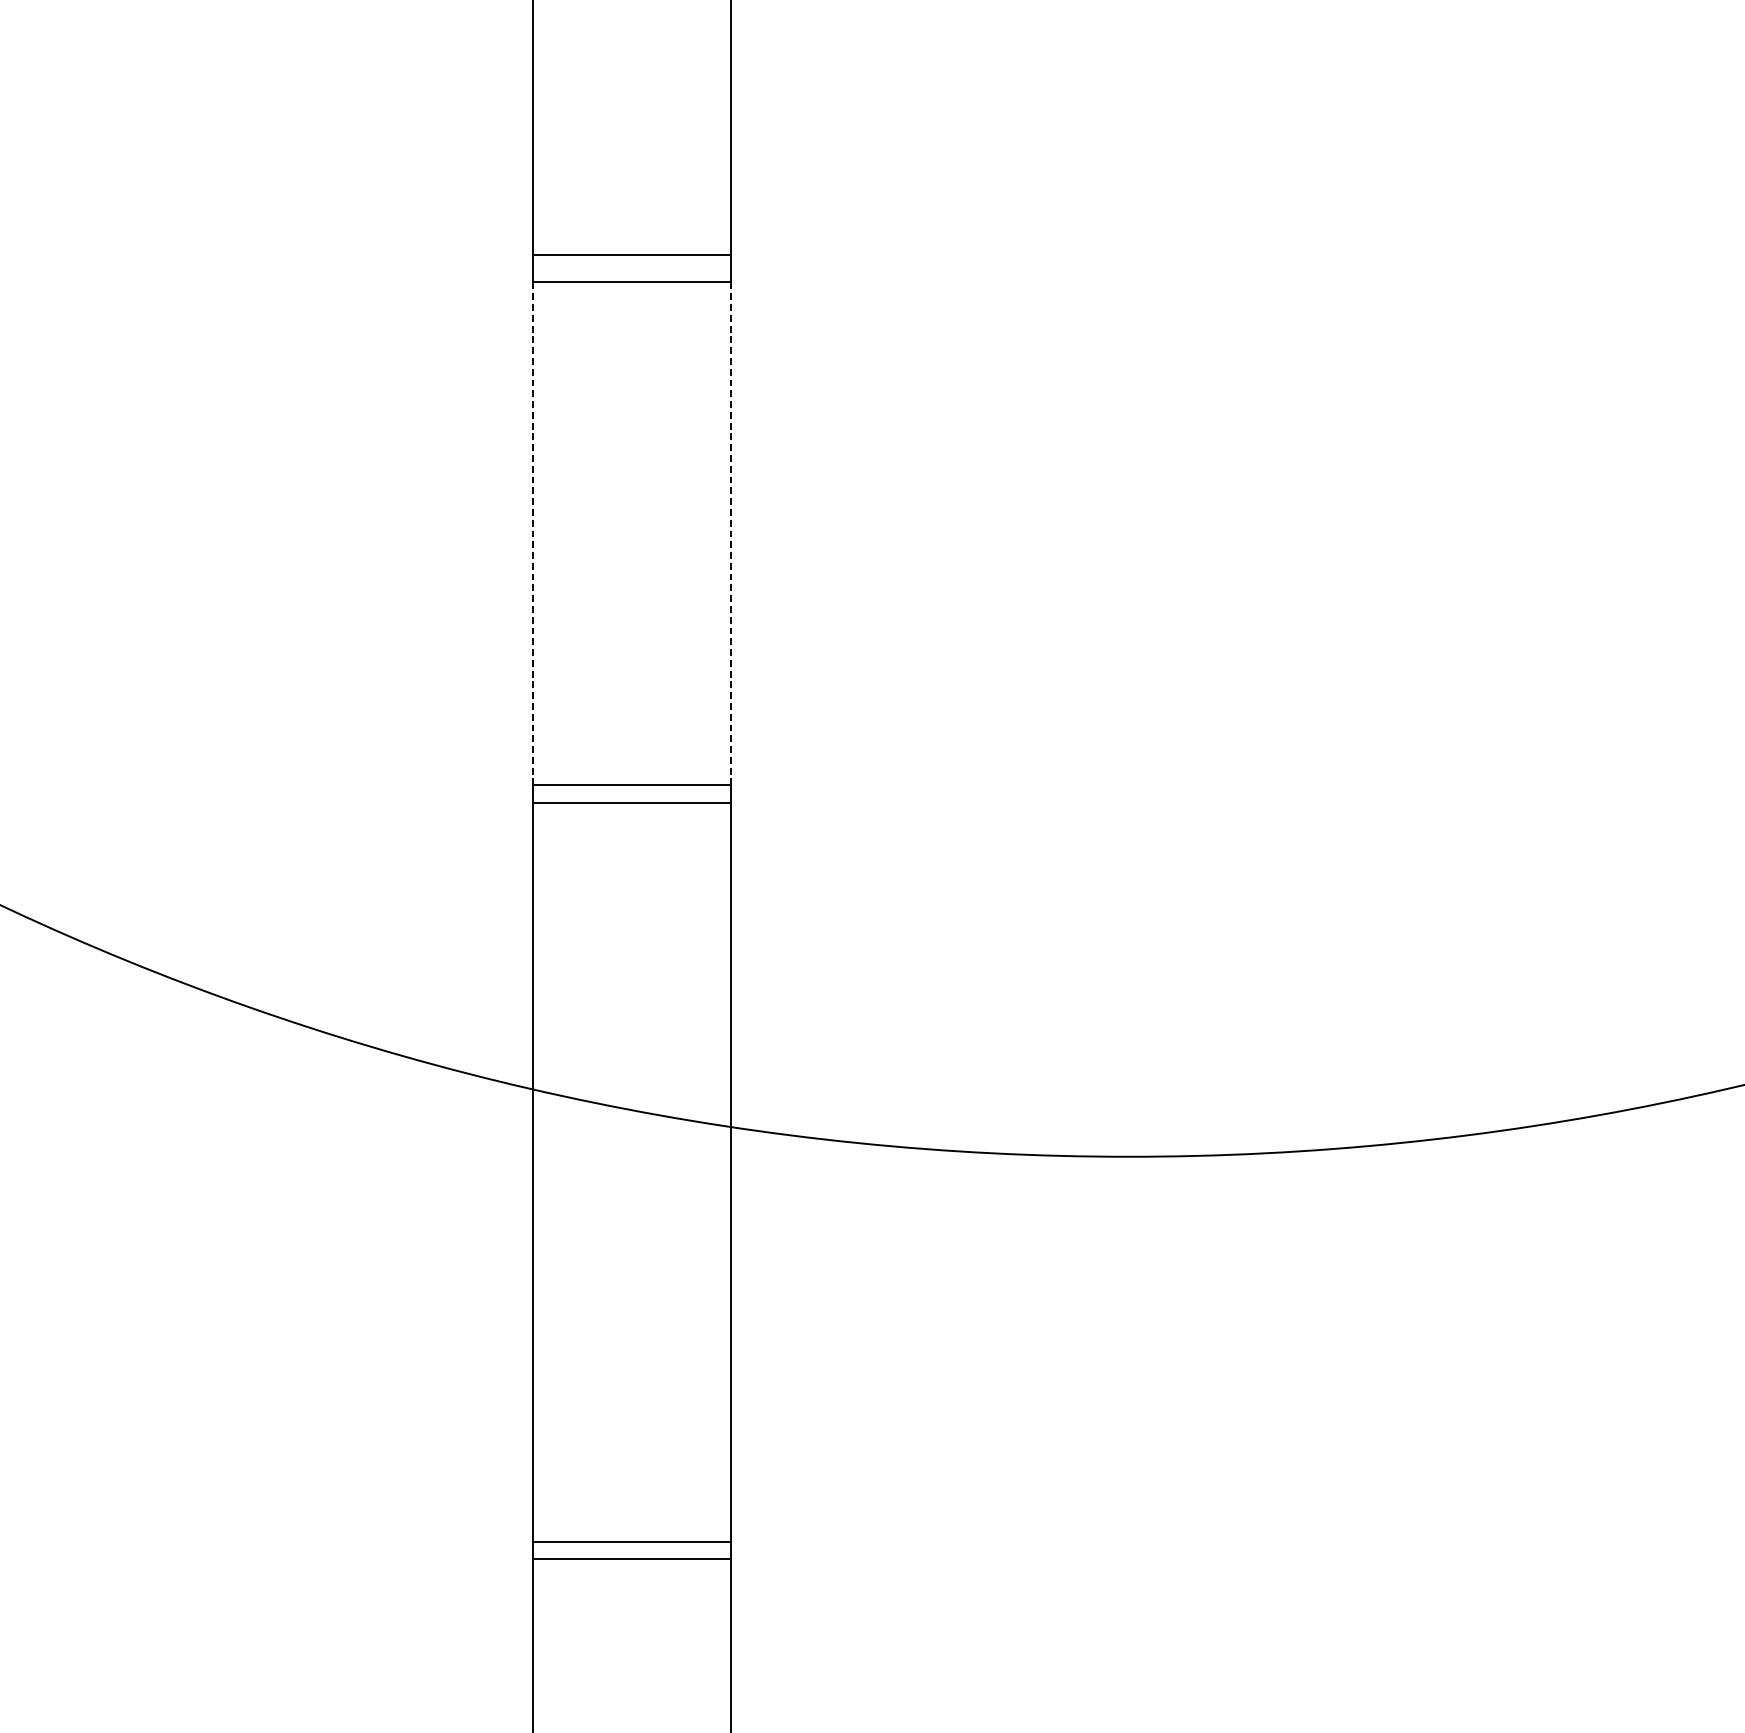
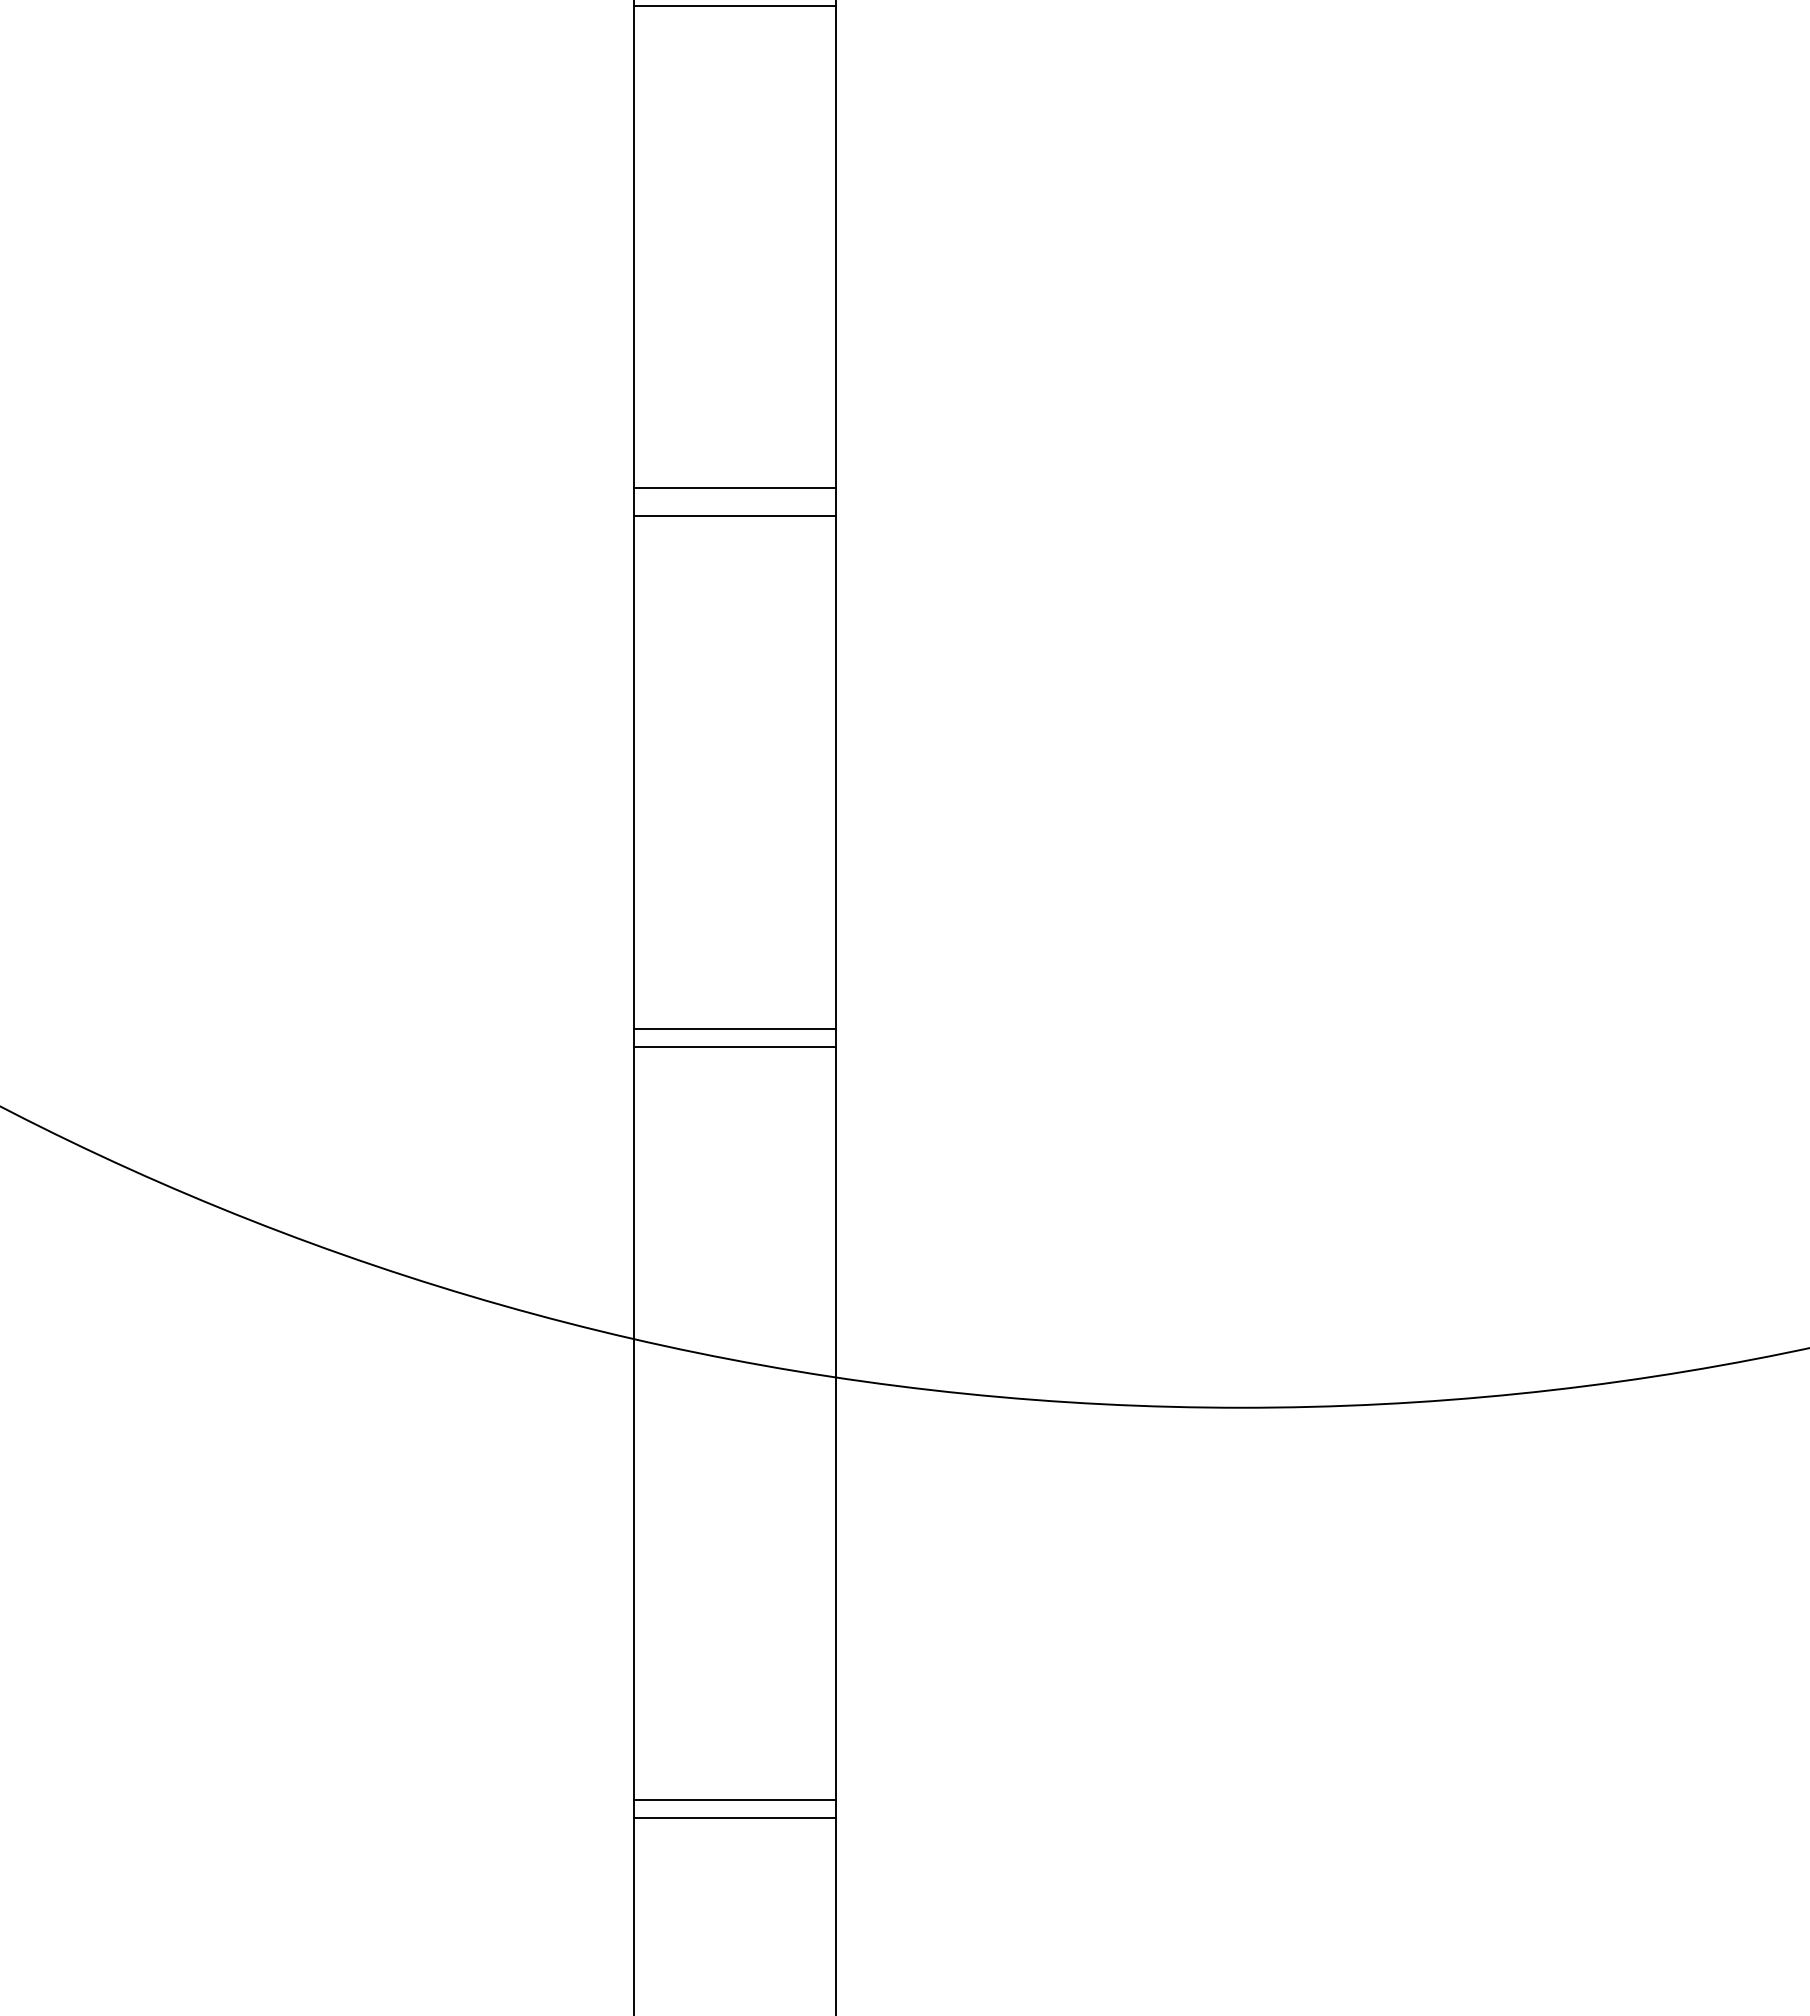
line: (532, 534) -> (633, 772), dashed -> solid
line: (731, 534) -> (836, 772), dashed -> solid

